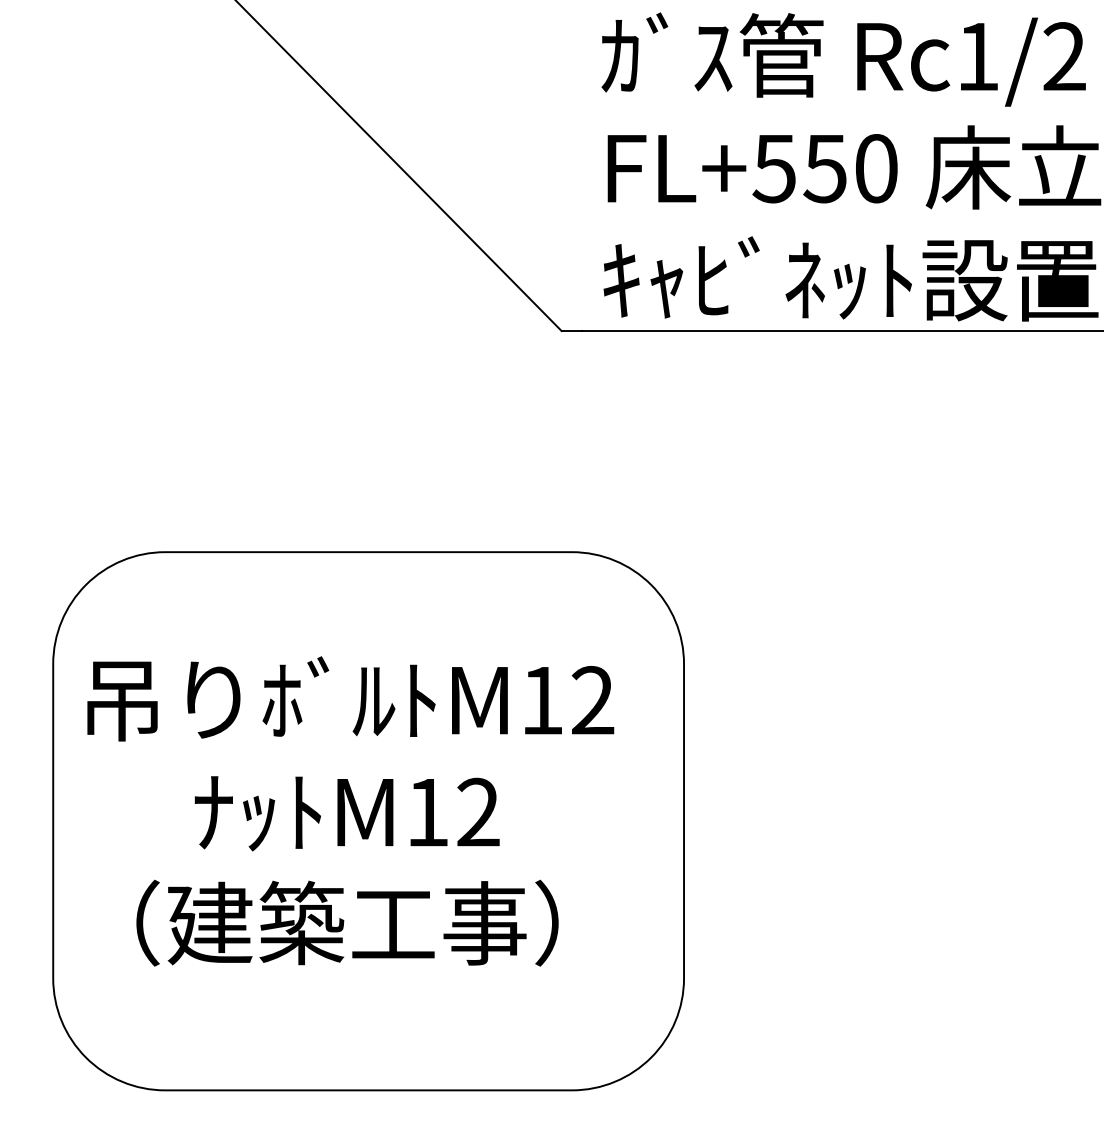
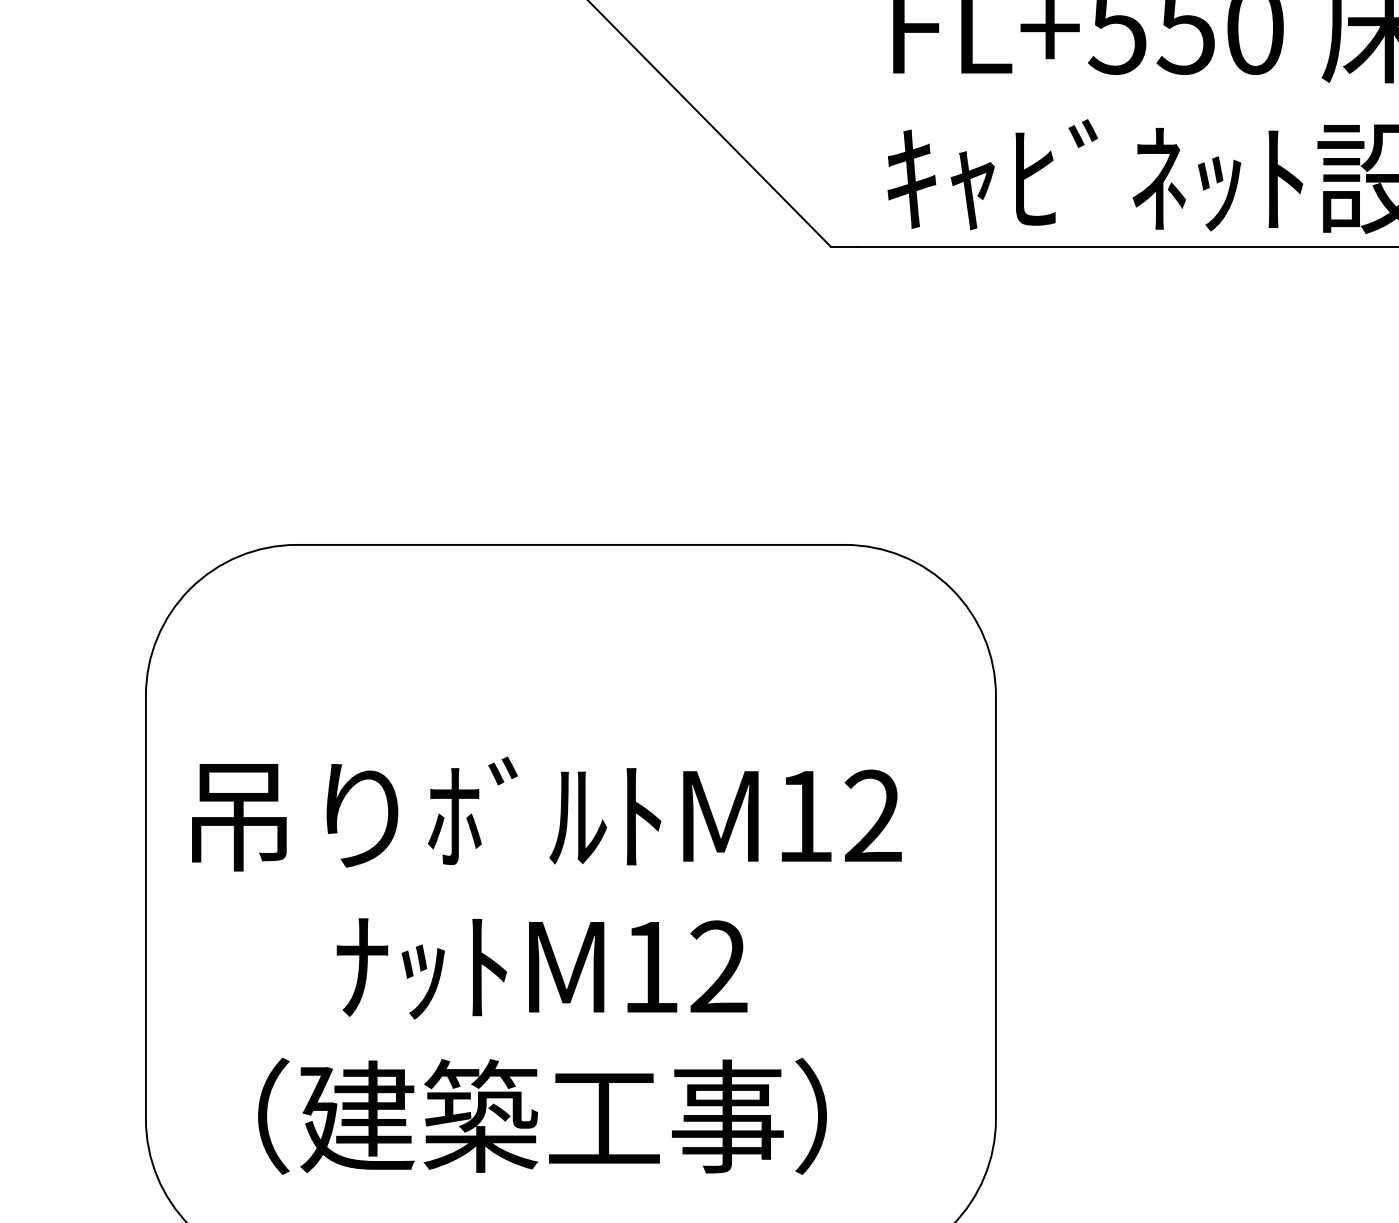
text: (350, 811) -> (546, 965), moved

